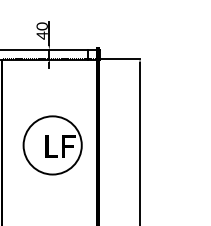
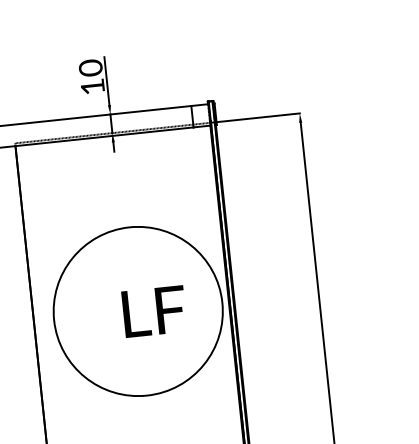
text: (41, 35) -> (91, 86), 40 -> 10
circle: (52, 145) -> (137, 311), size x1.4

